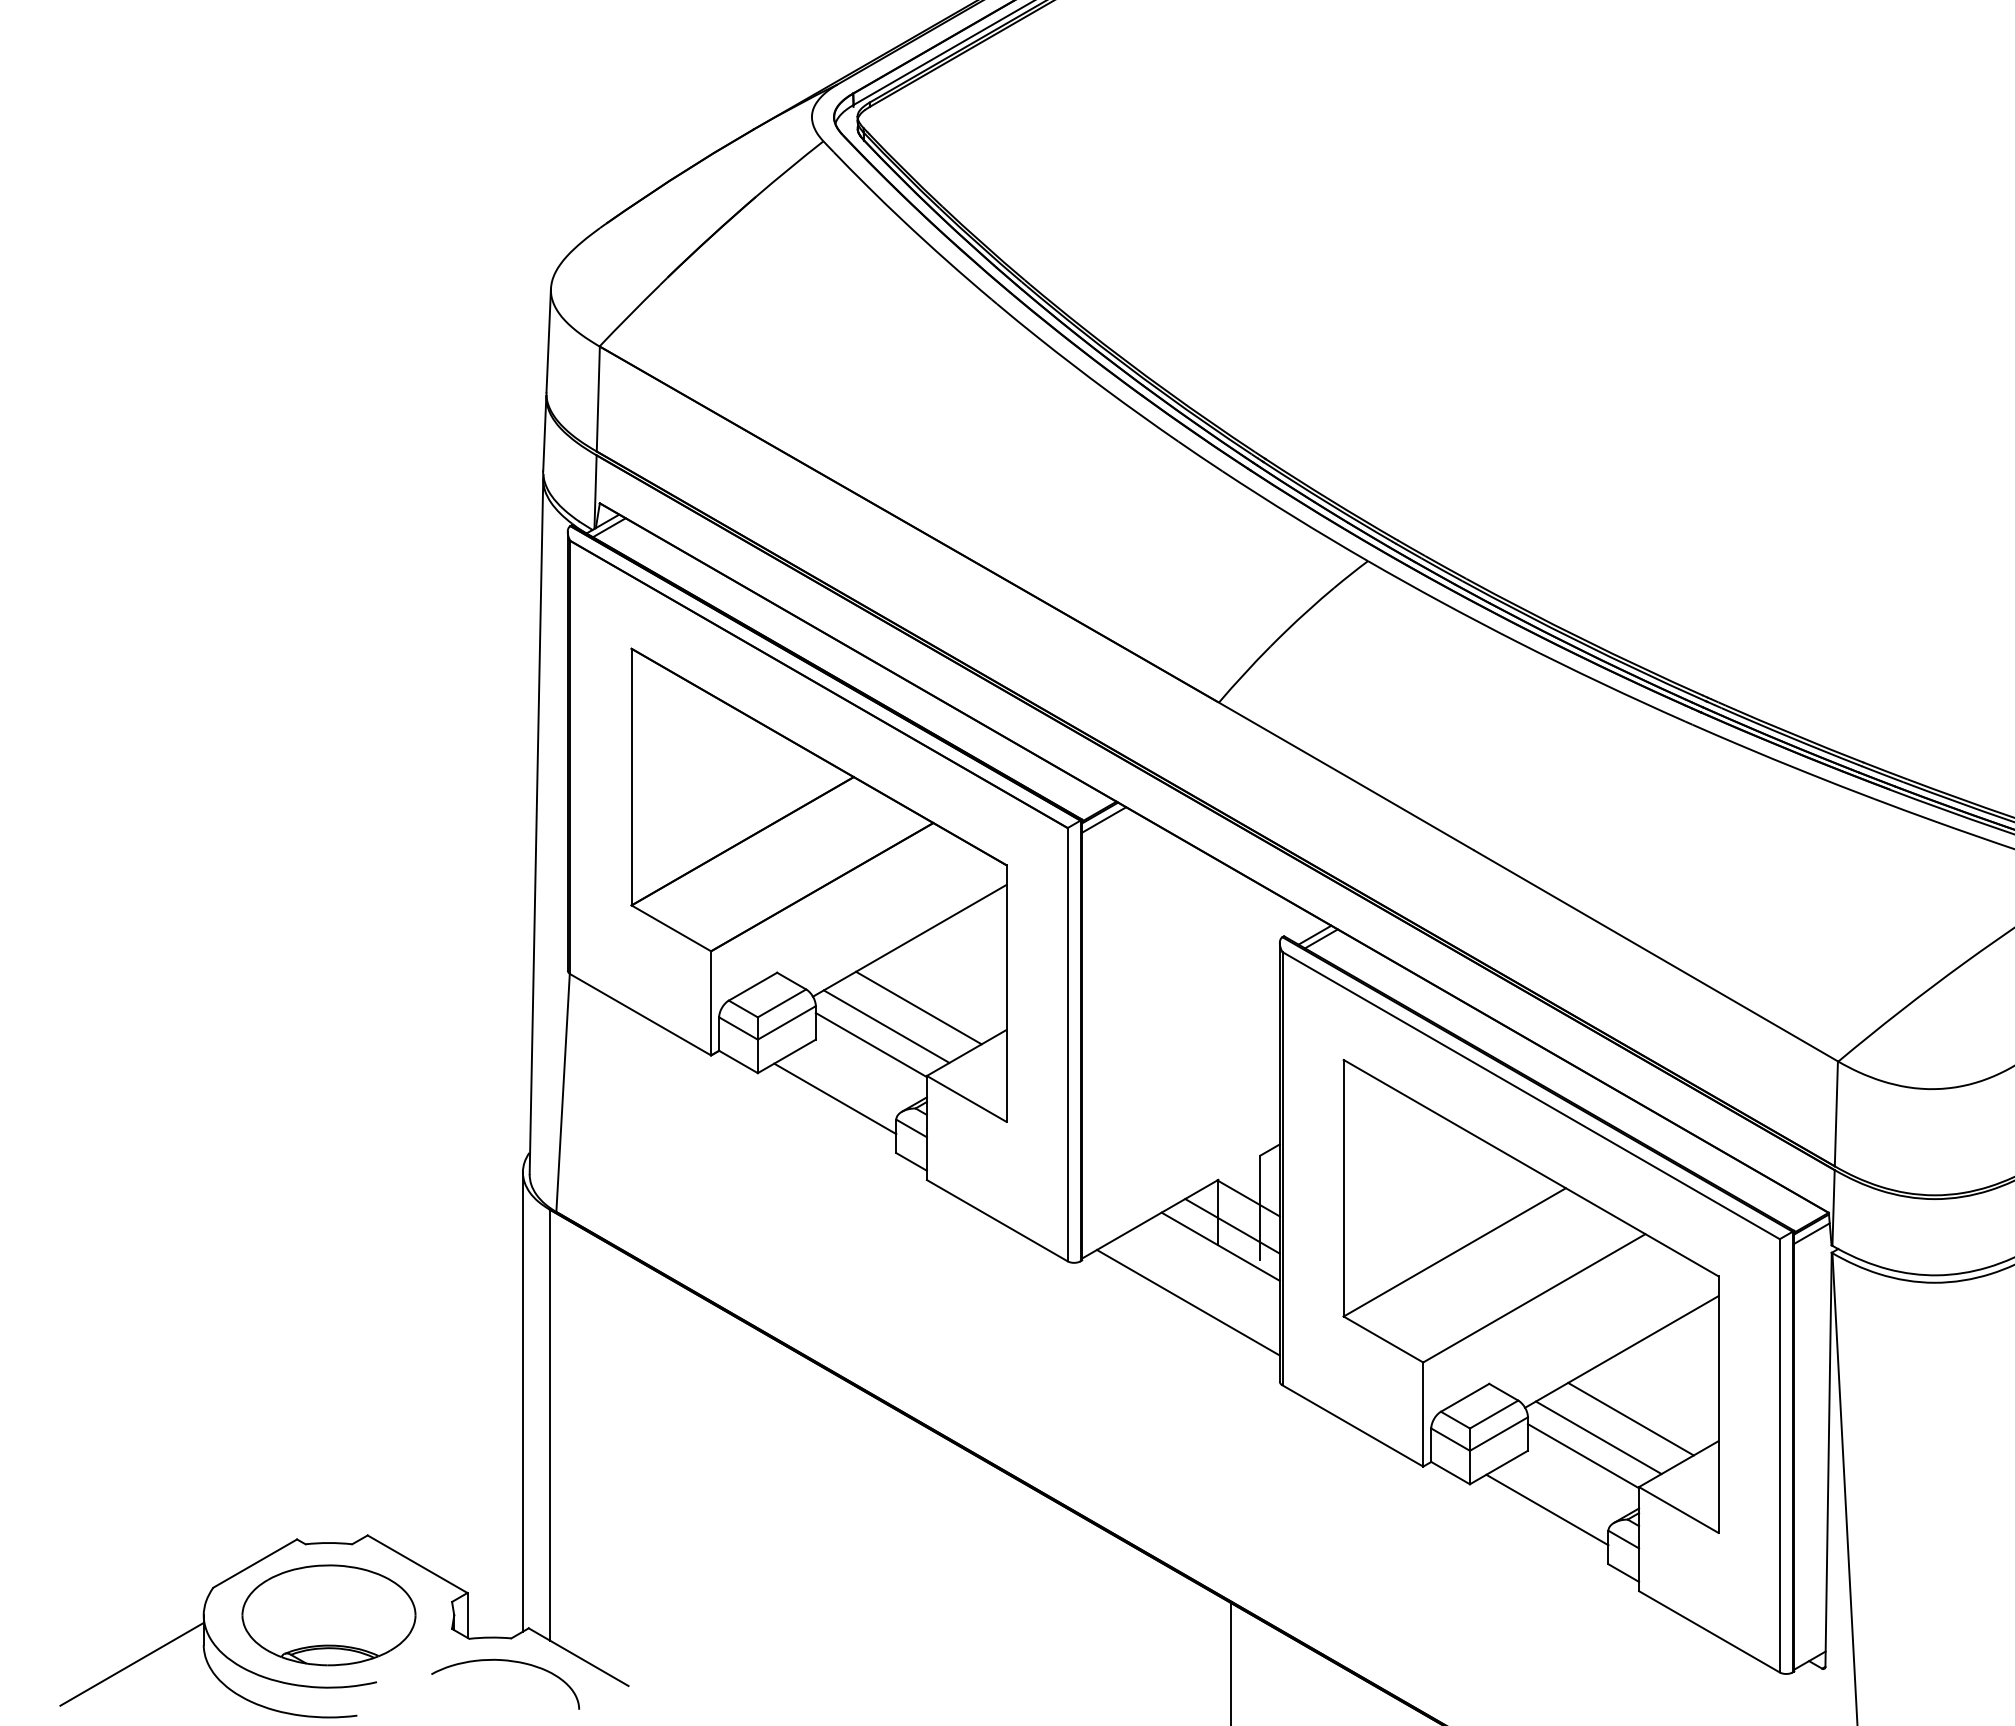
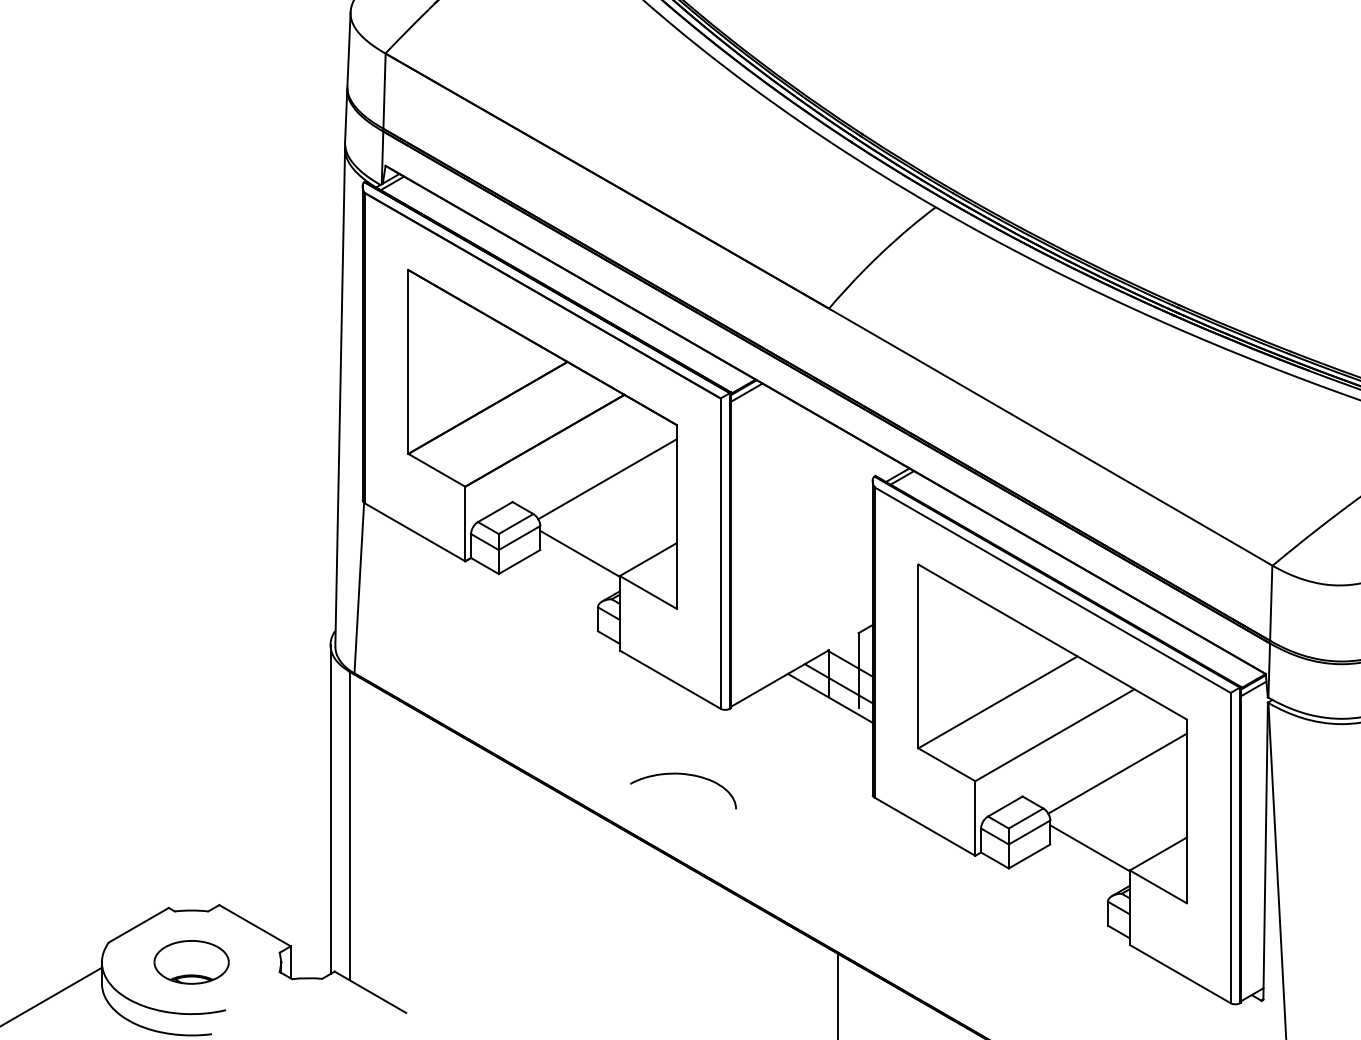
line: (918, 1007) -> (613, 526), removed
line: (886, 1026) -> (590, 540), removed
line: (835, 1098) -> (554, 592), removed
line: (1188, 1302) -> (807, 738), removed
line: (1630, 1418) -> (1123, 821), removed
line: (1598, 1437) -> (1100, 834), removed
line: (1547, 1509) -> (1064, 886), removed
part: (328, 1615) -> (191, 962), size x0.6
curve: (505, 1661) -> (683, 774), moved

